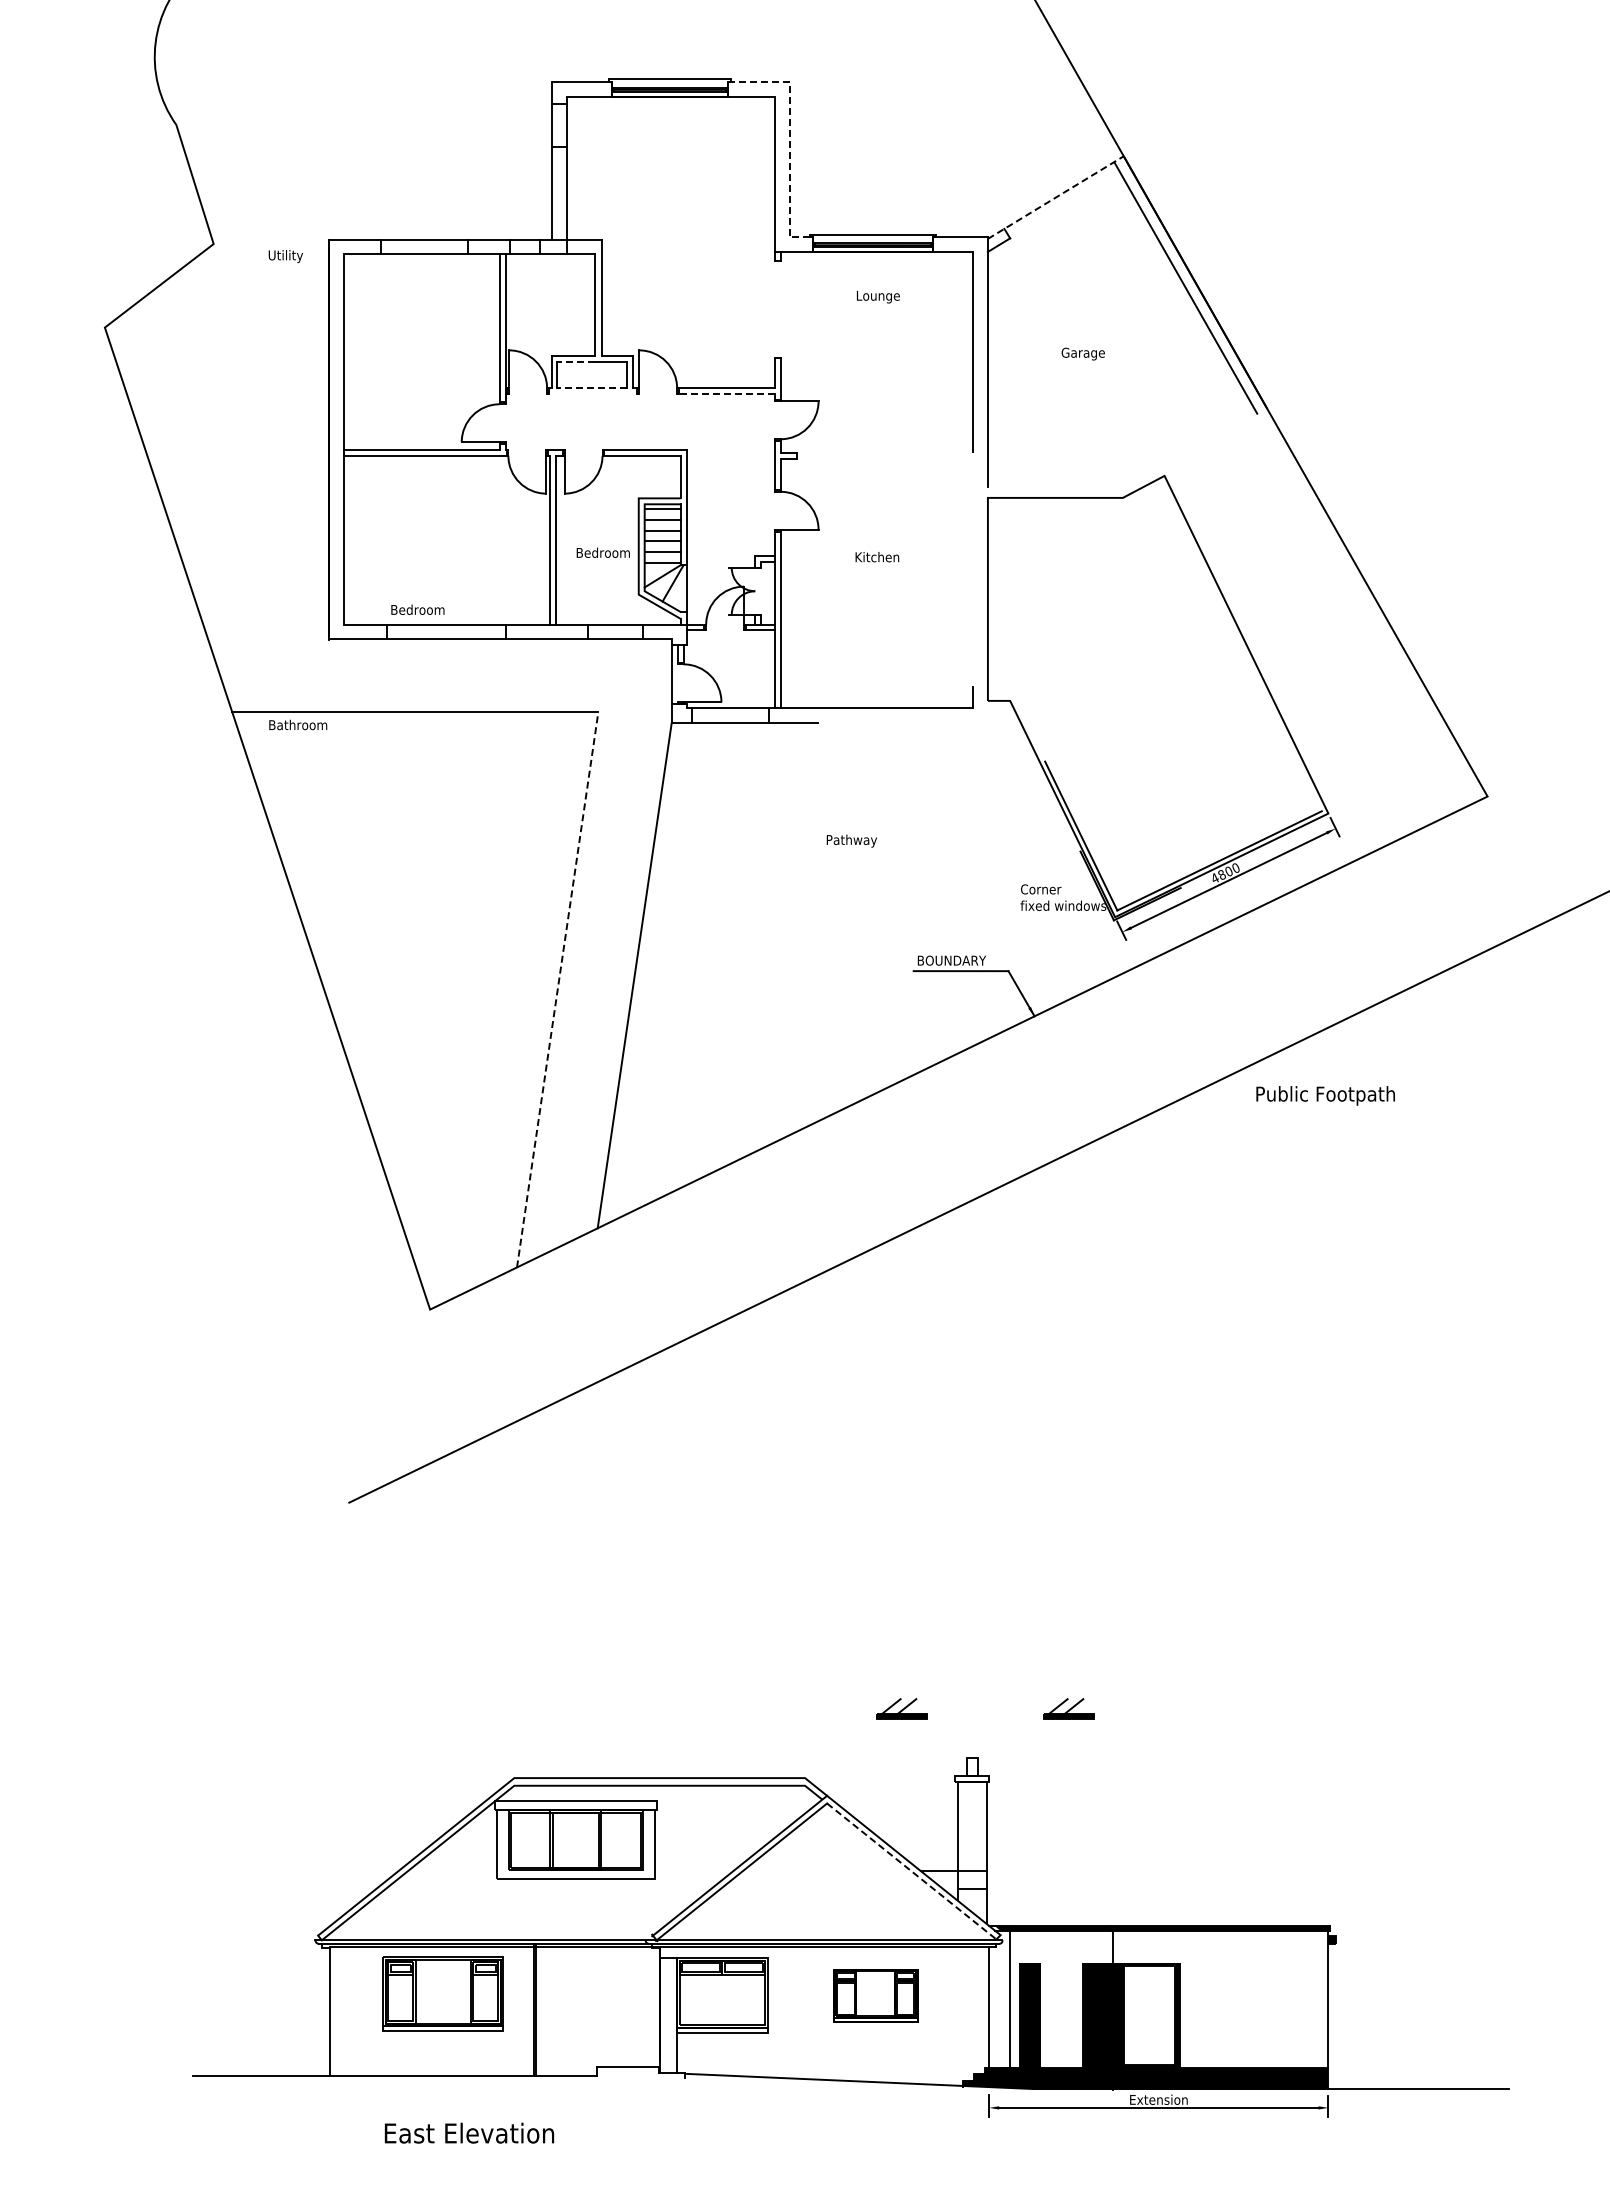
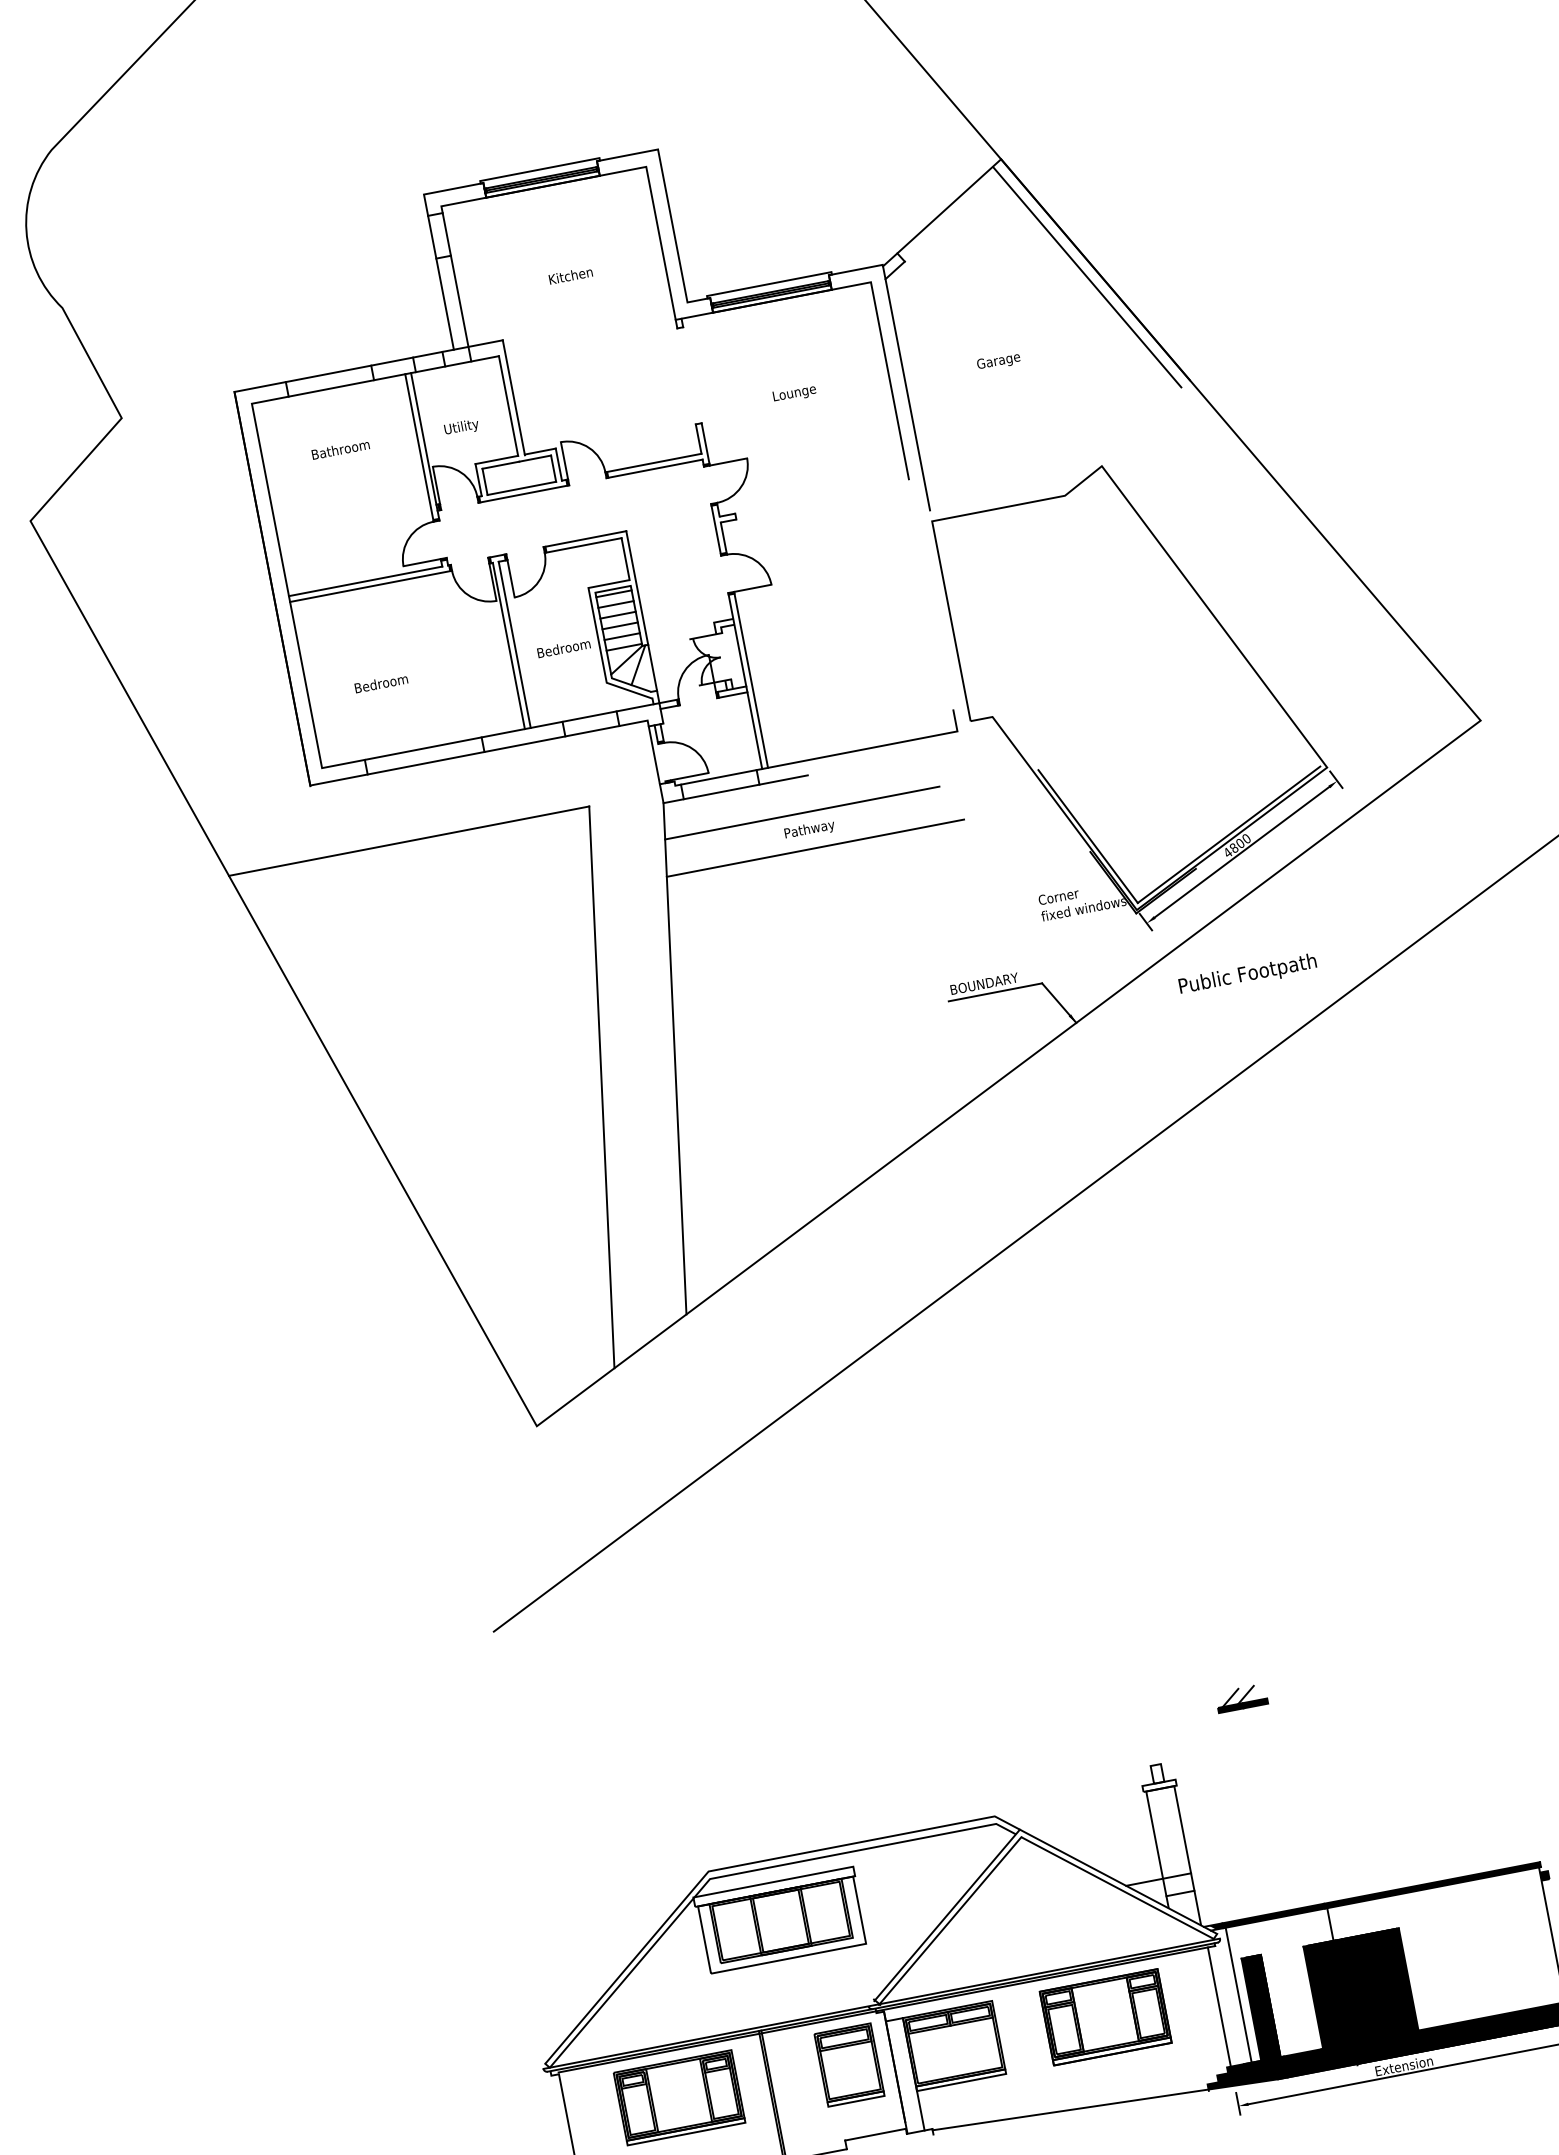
line: (789, 140) -> (669, 207), dashed -> solid
line: (1056, 197) -> (942, 212), dashed -> solid
text: (285, 256) -> (461, 427), moved
text: (878, 296) -> (794, 393), moved
line: (576, 361) -> (501, 465), dashed -> solid
line: (592, 388) -> (522, 488), dashed -> solid
line: (593, 394) -> (524, 494), added
line: (725, 394) -> (654, 469), dashed -> solid
text: (877, 557) -> (571, 276), moved
text: (417, 609) -> (380, 683), moved
text: (298, 724) -> (340, 448), moved
line: (805, 759) -> (802, 813), added
line: (811, 796) -> (815, 848), added
text: (851, 840) -> (809, 829), moved
line: (557, 989) -> (601, 1086), dashed -> solid
text: (1325, 1095) -> (1247, 974), moved
part: (901, 1708) -> (1076, 1729), removed
line: (912, 1872) -> (1118, 1888), dashed -> solid
part: (615, 1993) -> (849, 2064), added
part: (875, 1995) -> (1105, 2017), size x1.43
fill: (1149, 2015) -> (1378, 1984), added

